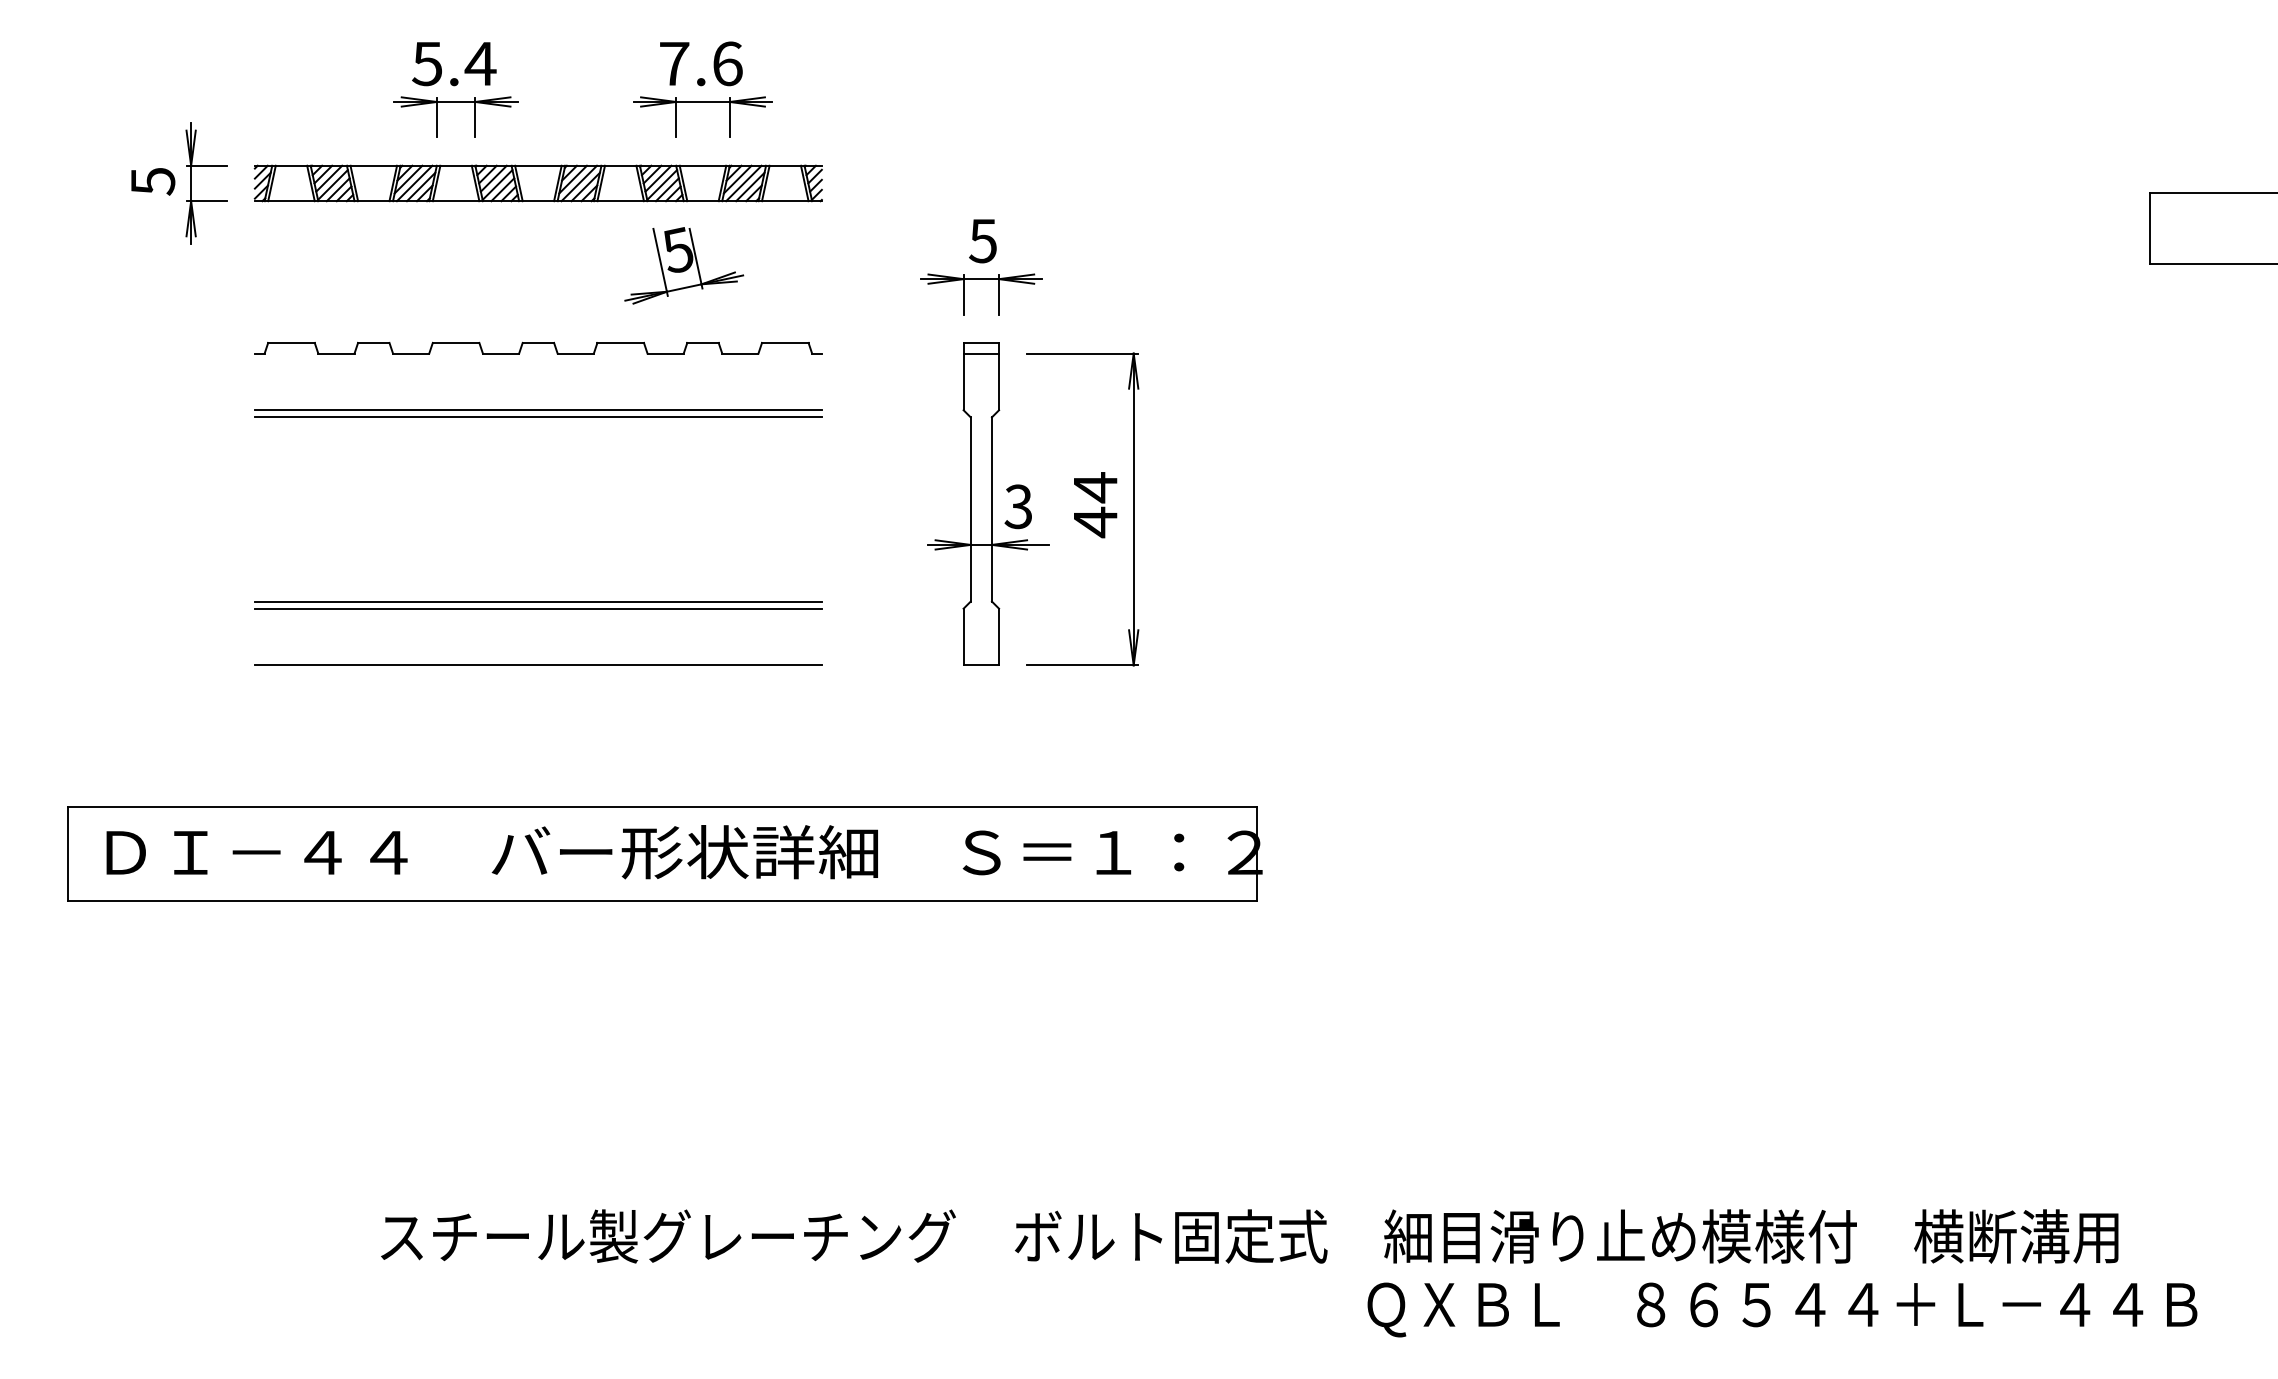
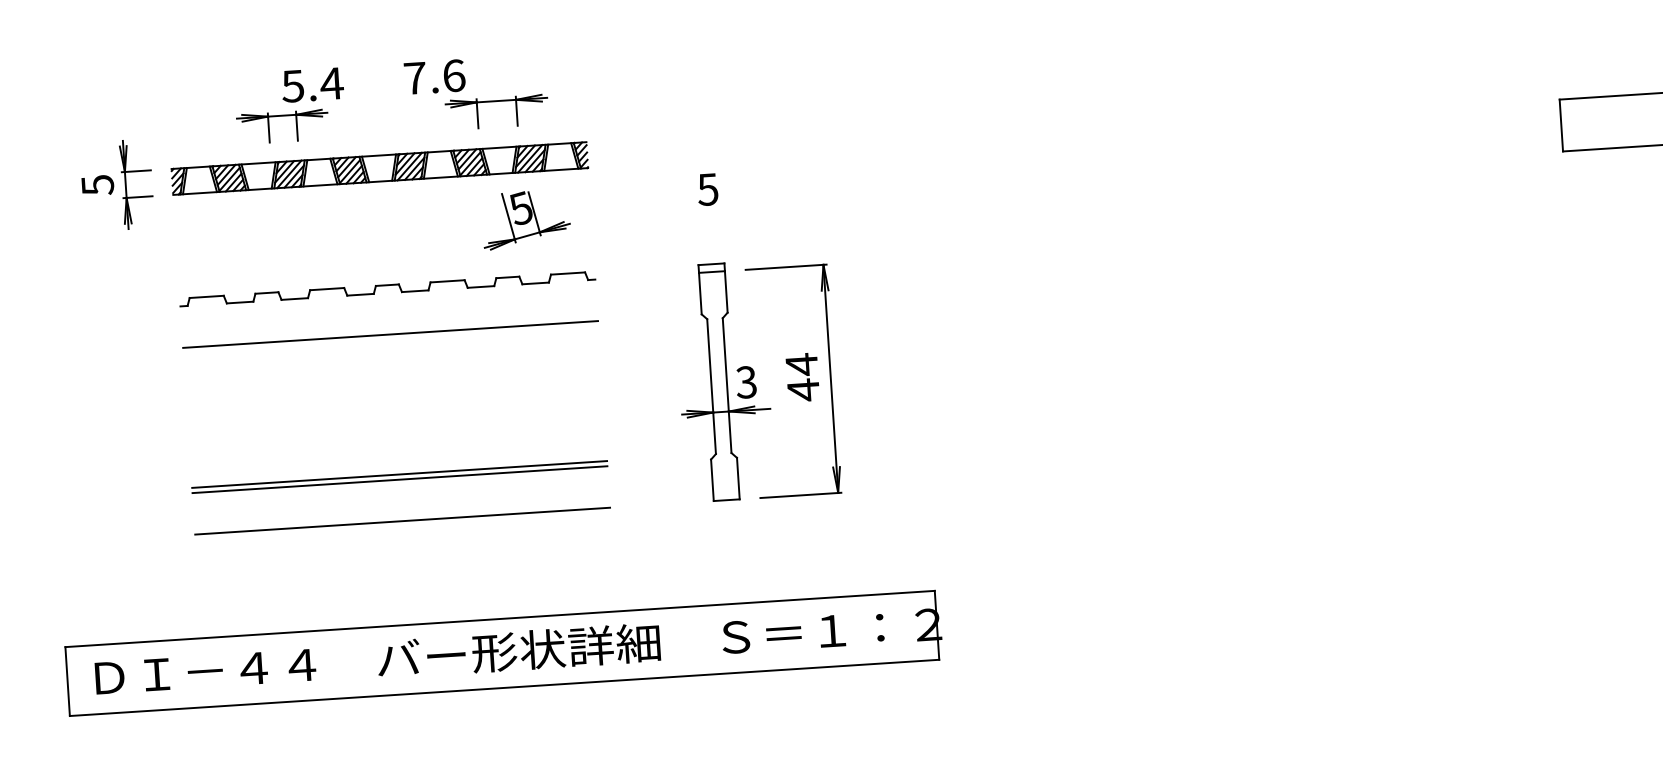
text: (701, 63) -> (434, 76), moved
part: (455, 102) -> (281, 116), moved
part: (684, 265) -> (526, 219), moved
part: (981, 279) -> (708, 217), removed
line: (537, 417) -> (390, 339), removed

